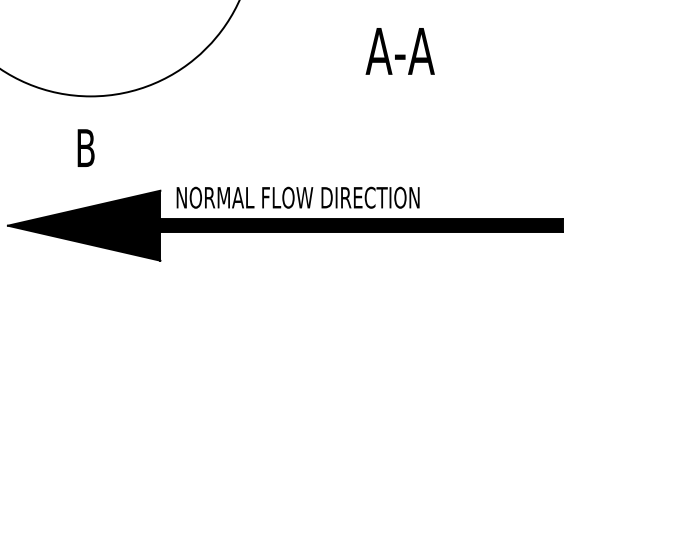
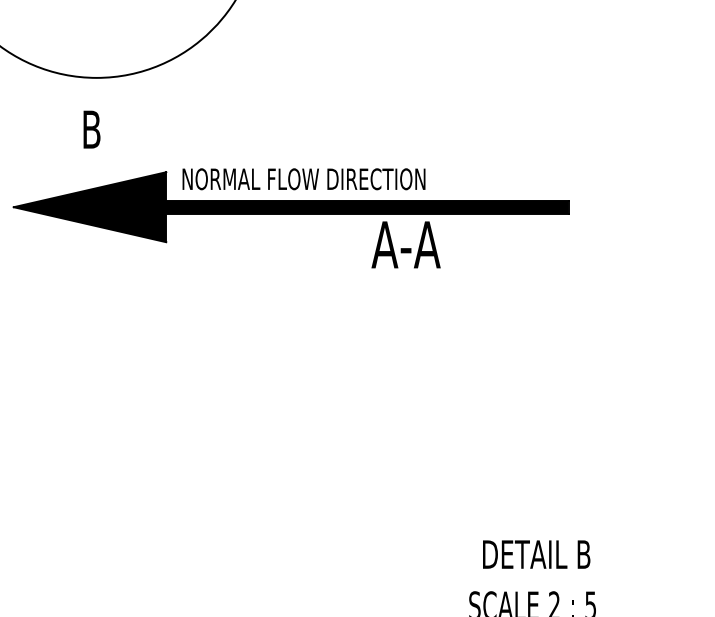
text: (399, 51) -> (405, 244), moved

